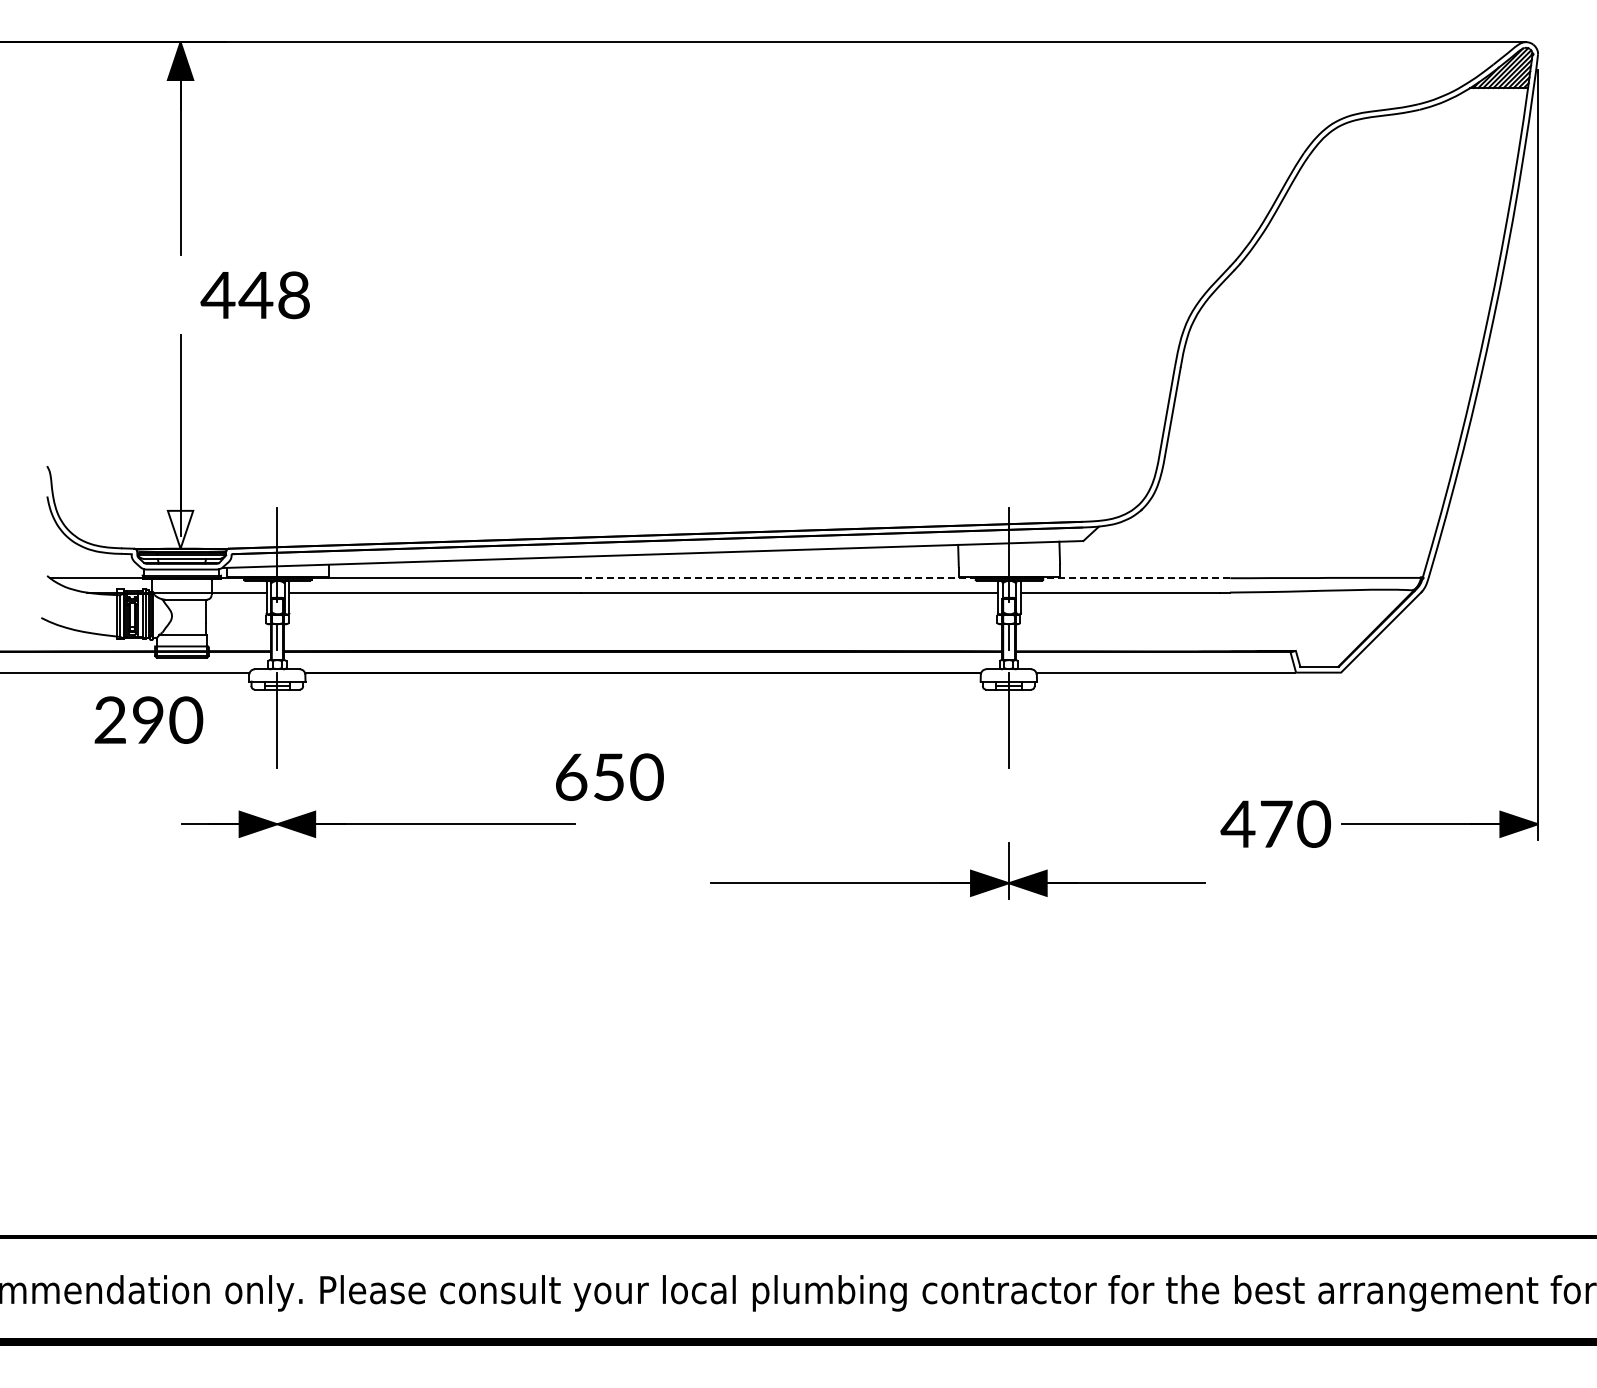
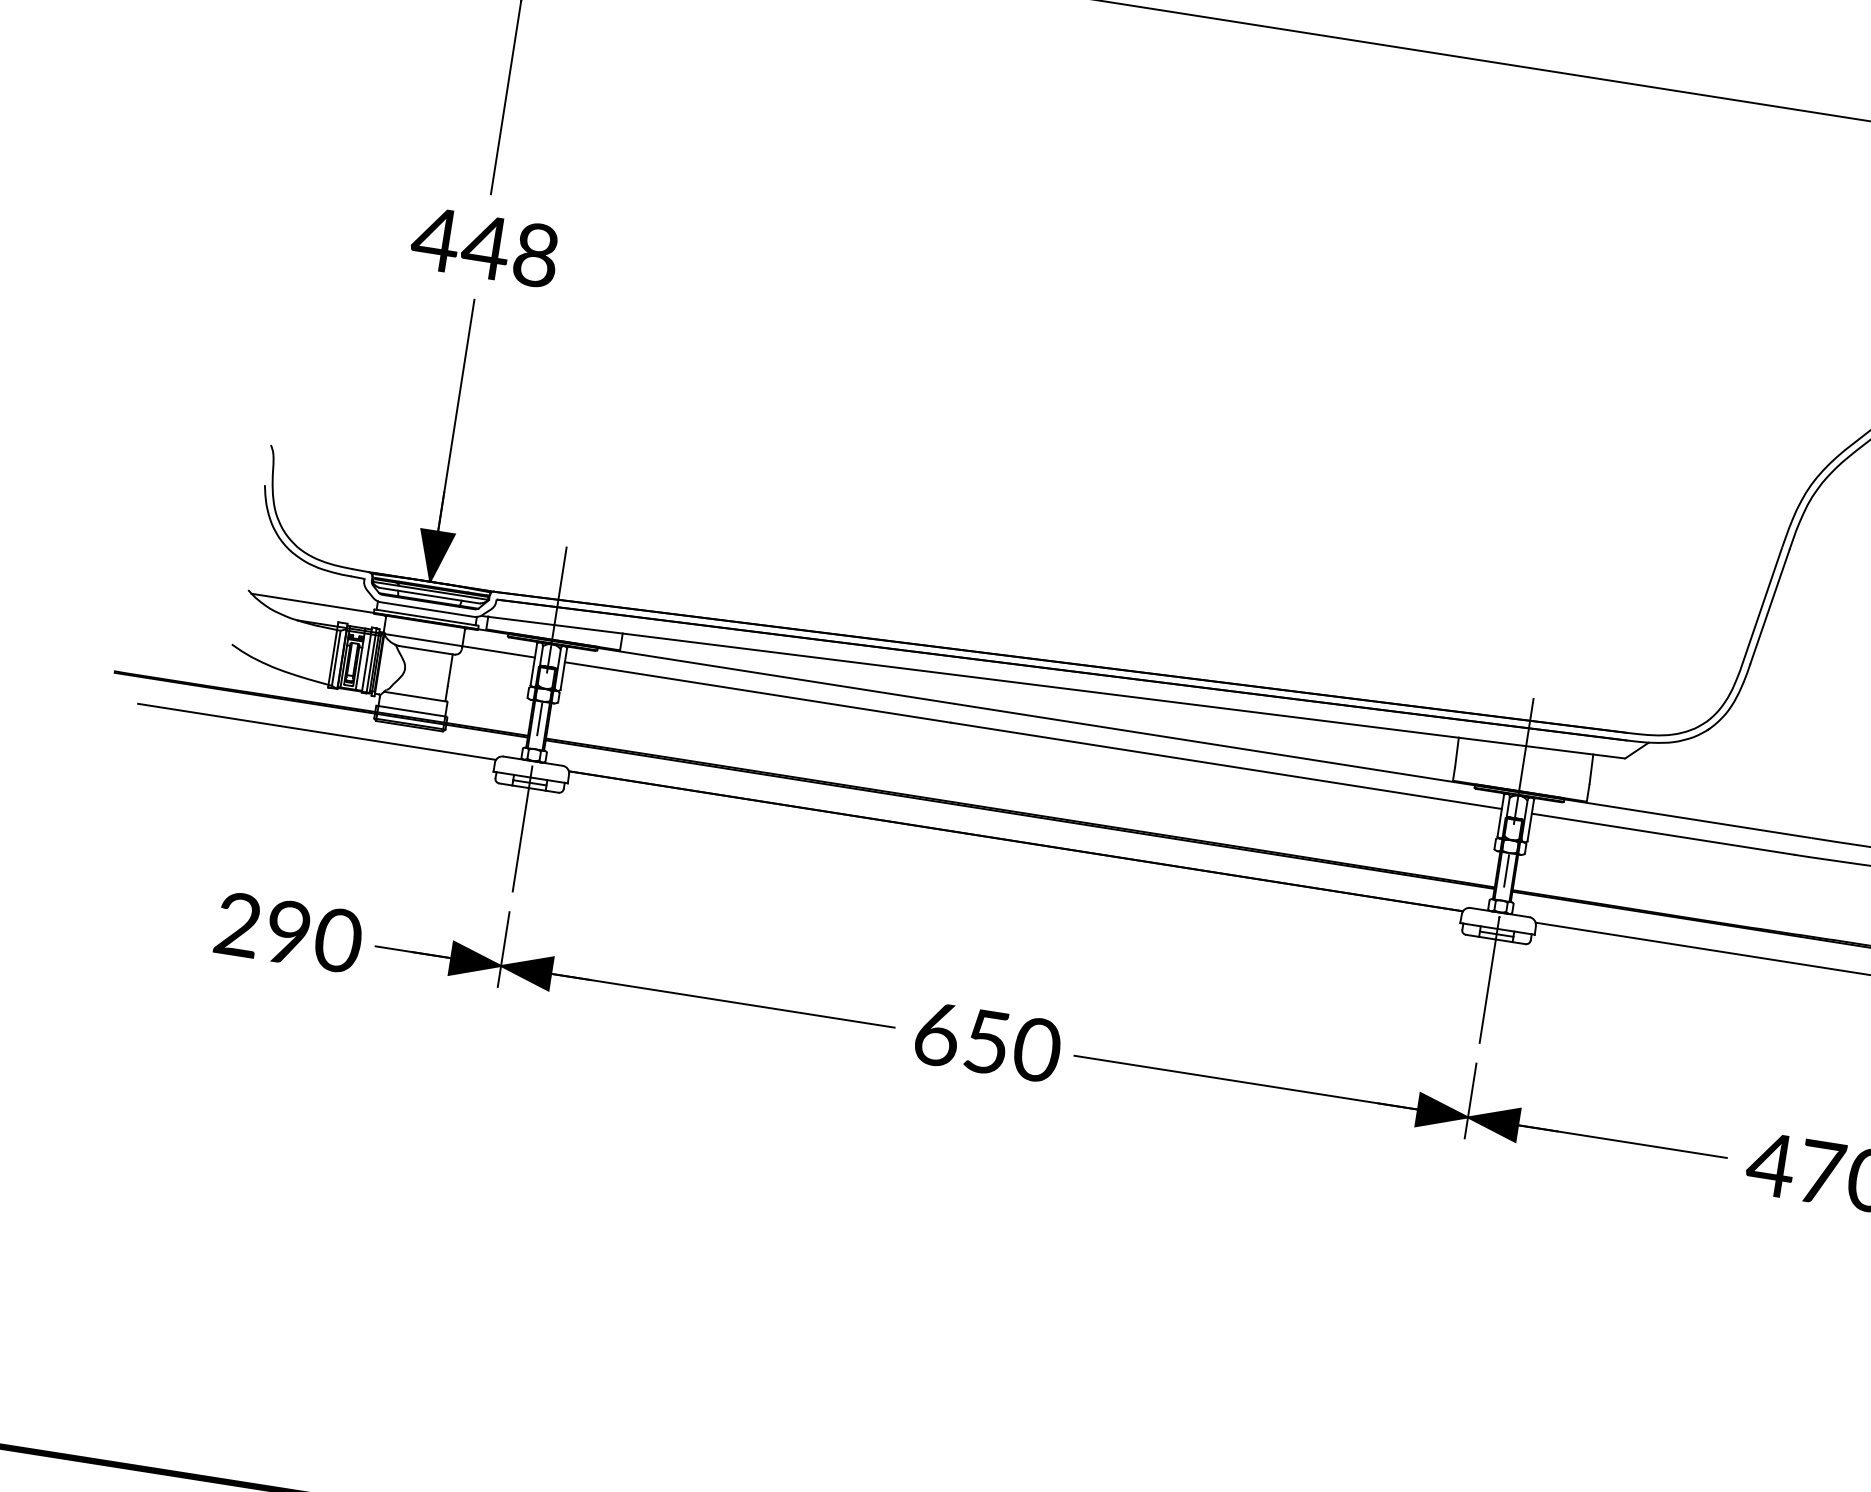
text: (254, 295) -> (483, 247), moved
fill: (180, 529) -> (434, 556), added
line: (905, 578) -> (1382, 771), dashed -> solid
text: (148, 719) -> (288, 931), moved
text: (609, 776) -> (987, 1041), moved
line: (277, 811) -> (503, 949), added
part: (957, 882) -> (1400, 1105), moved

